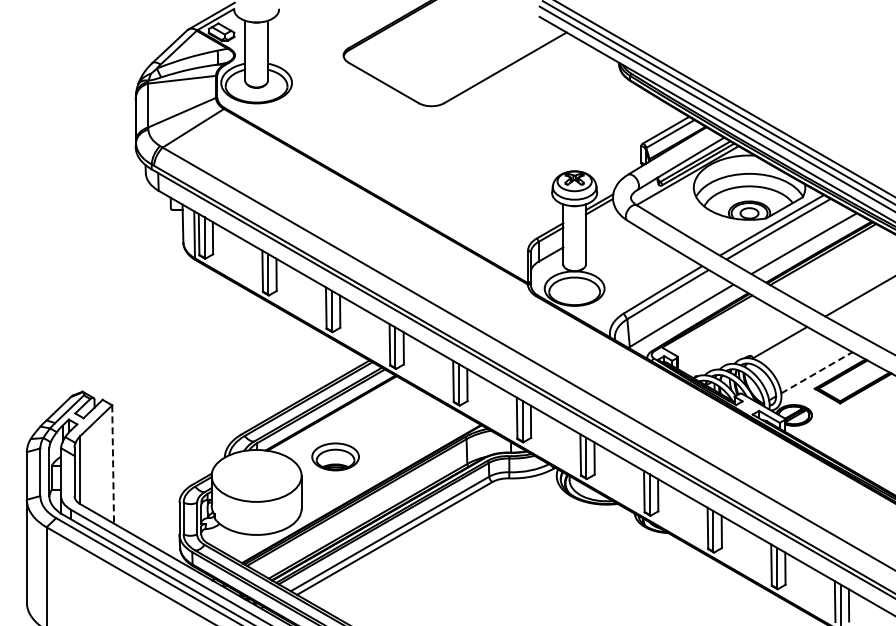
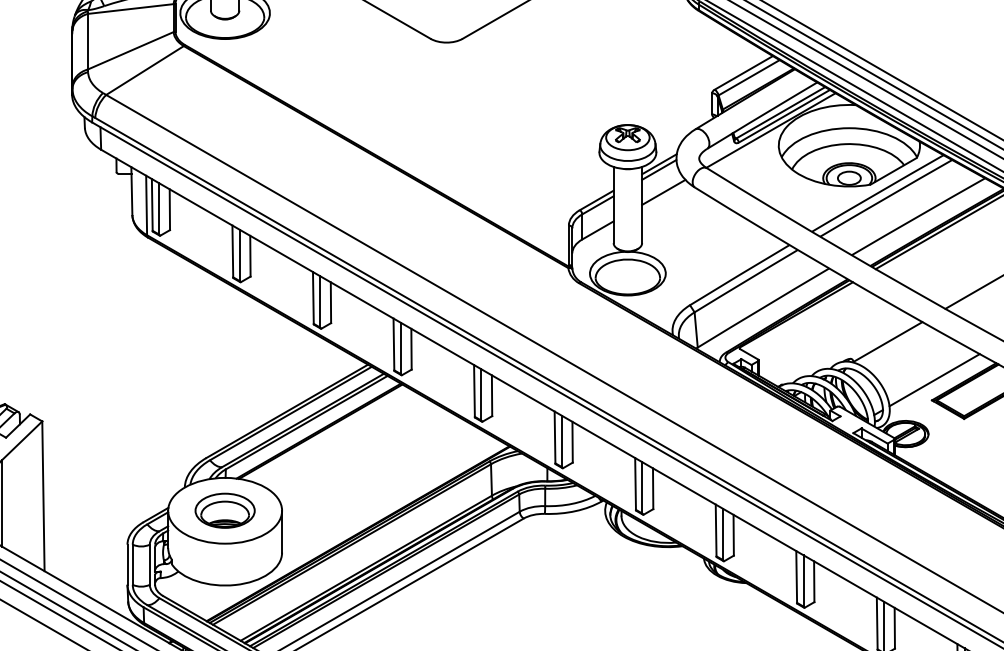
line: (602, 224) -> (663, 192), added
line: (817, 372) -> (935, 379), dashed -> solid
part: (335, 456) -> (224, 510), moved
line: (113, 465) -> (43, 497), dashed -> solid

